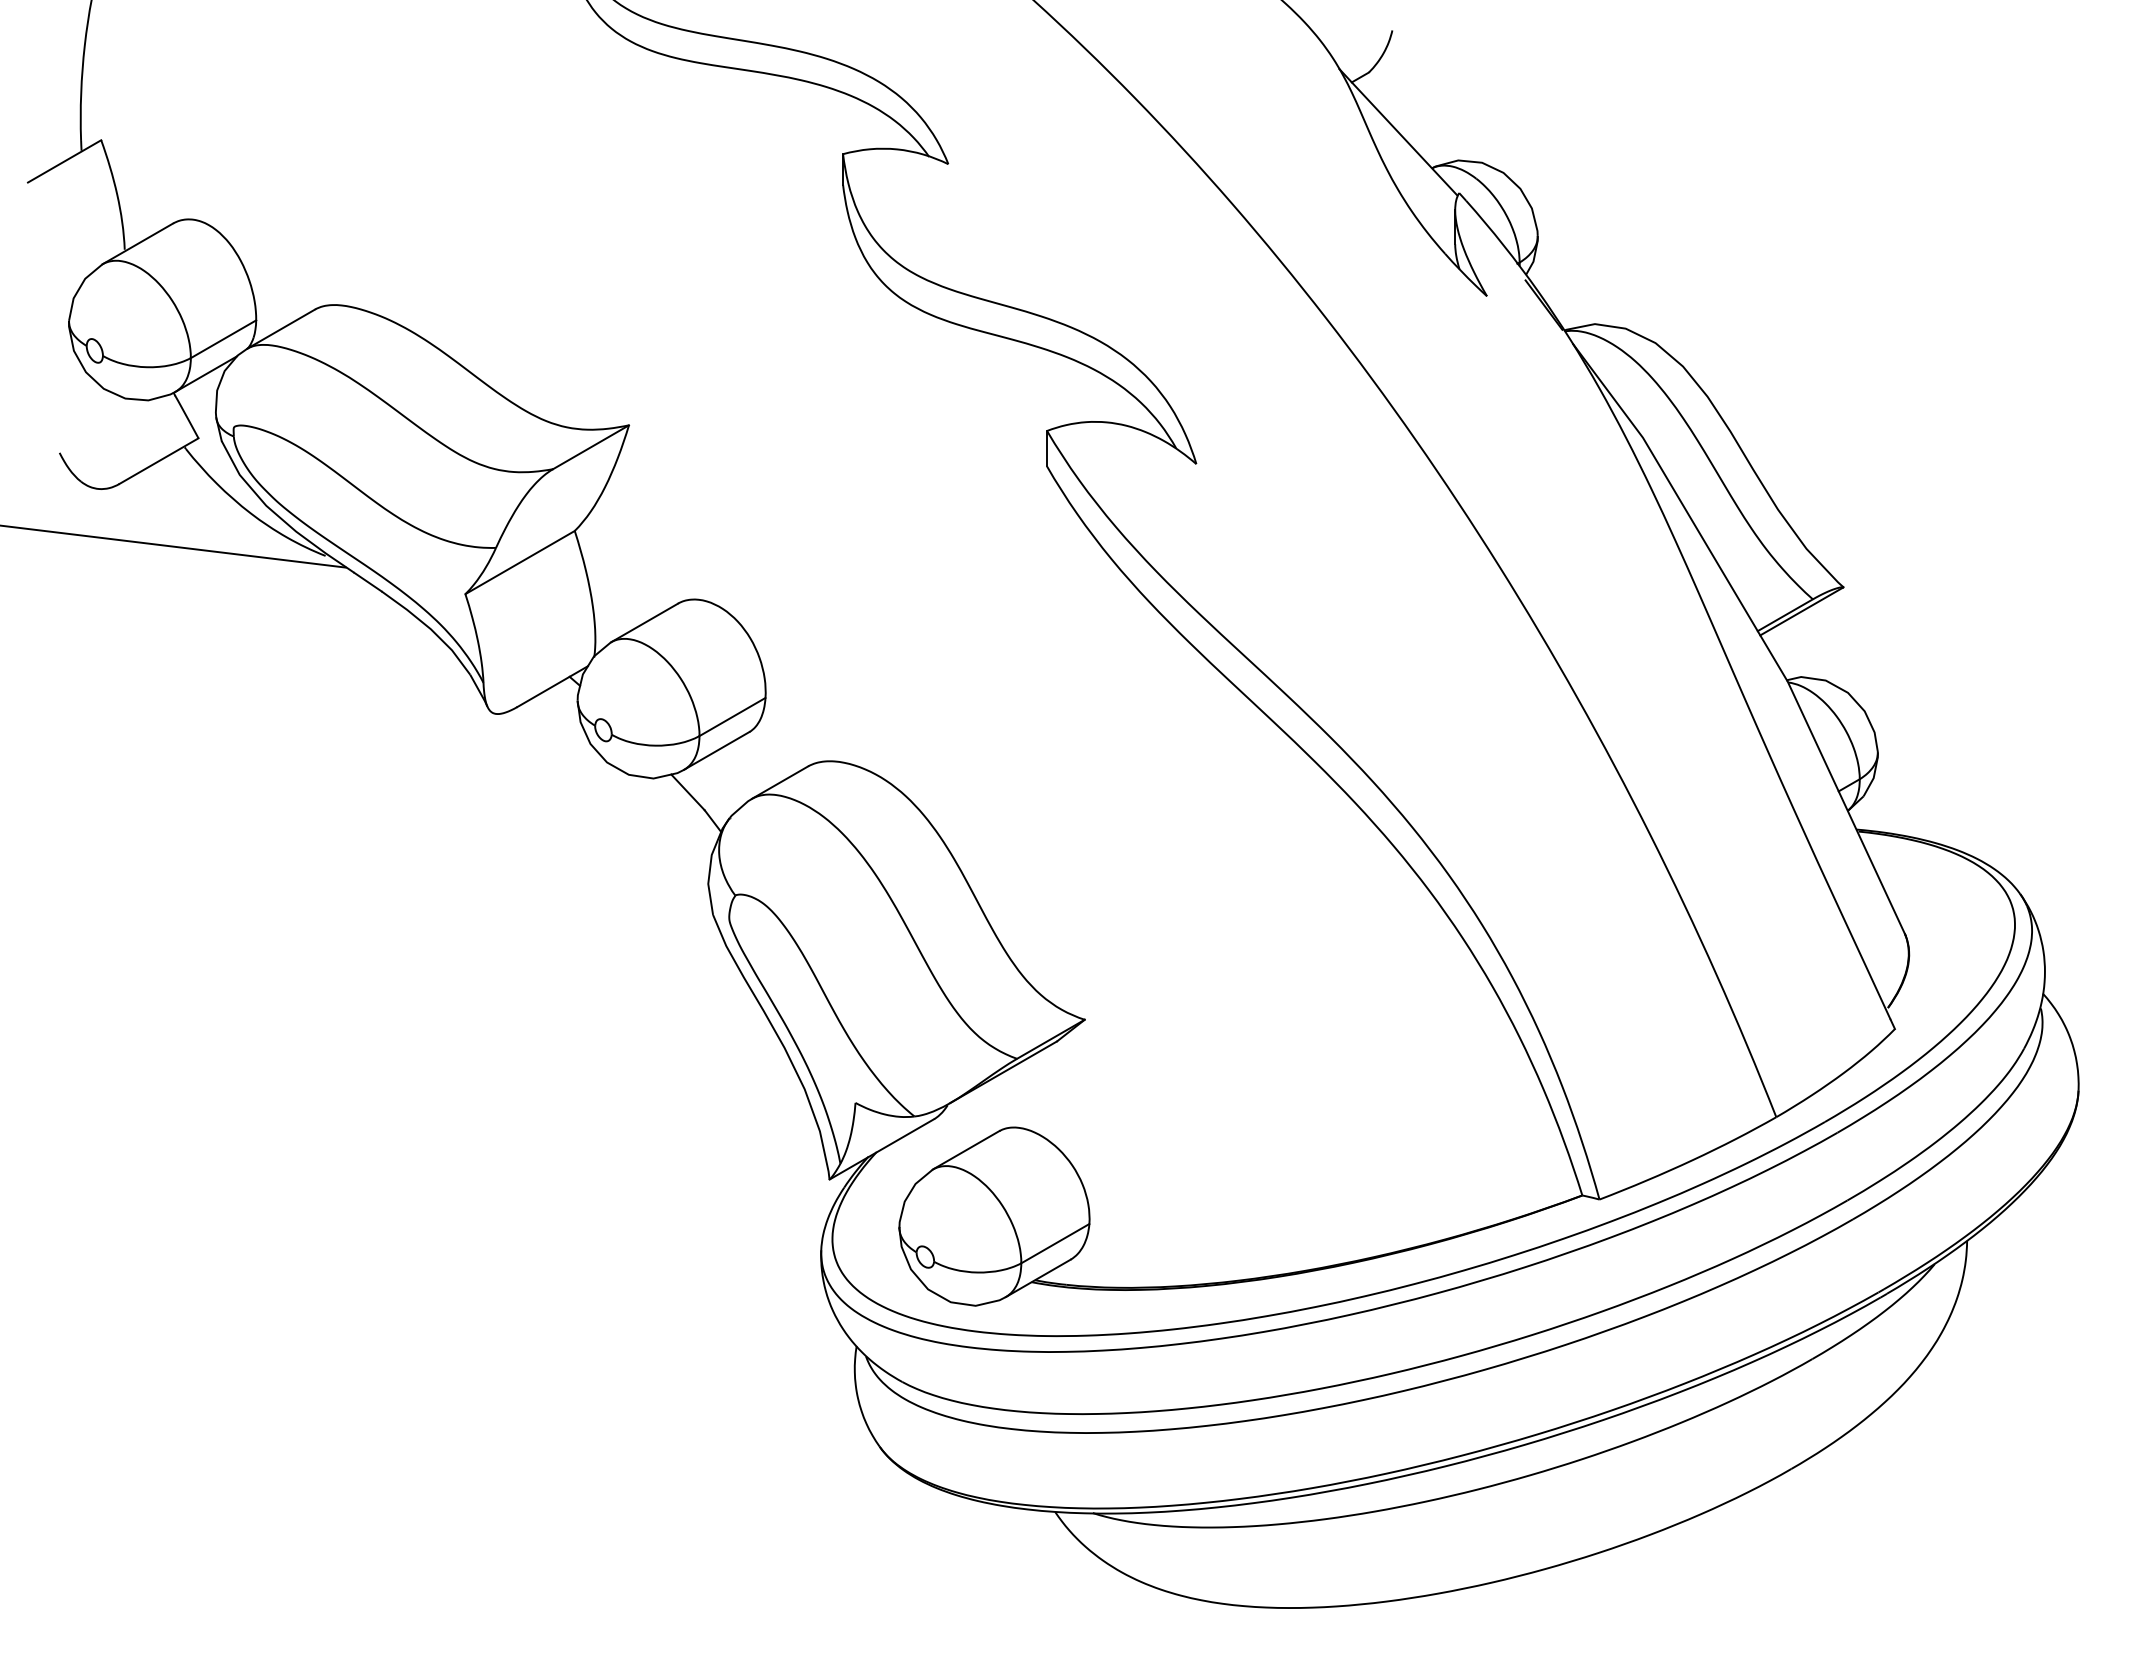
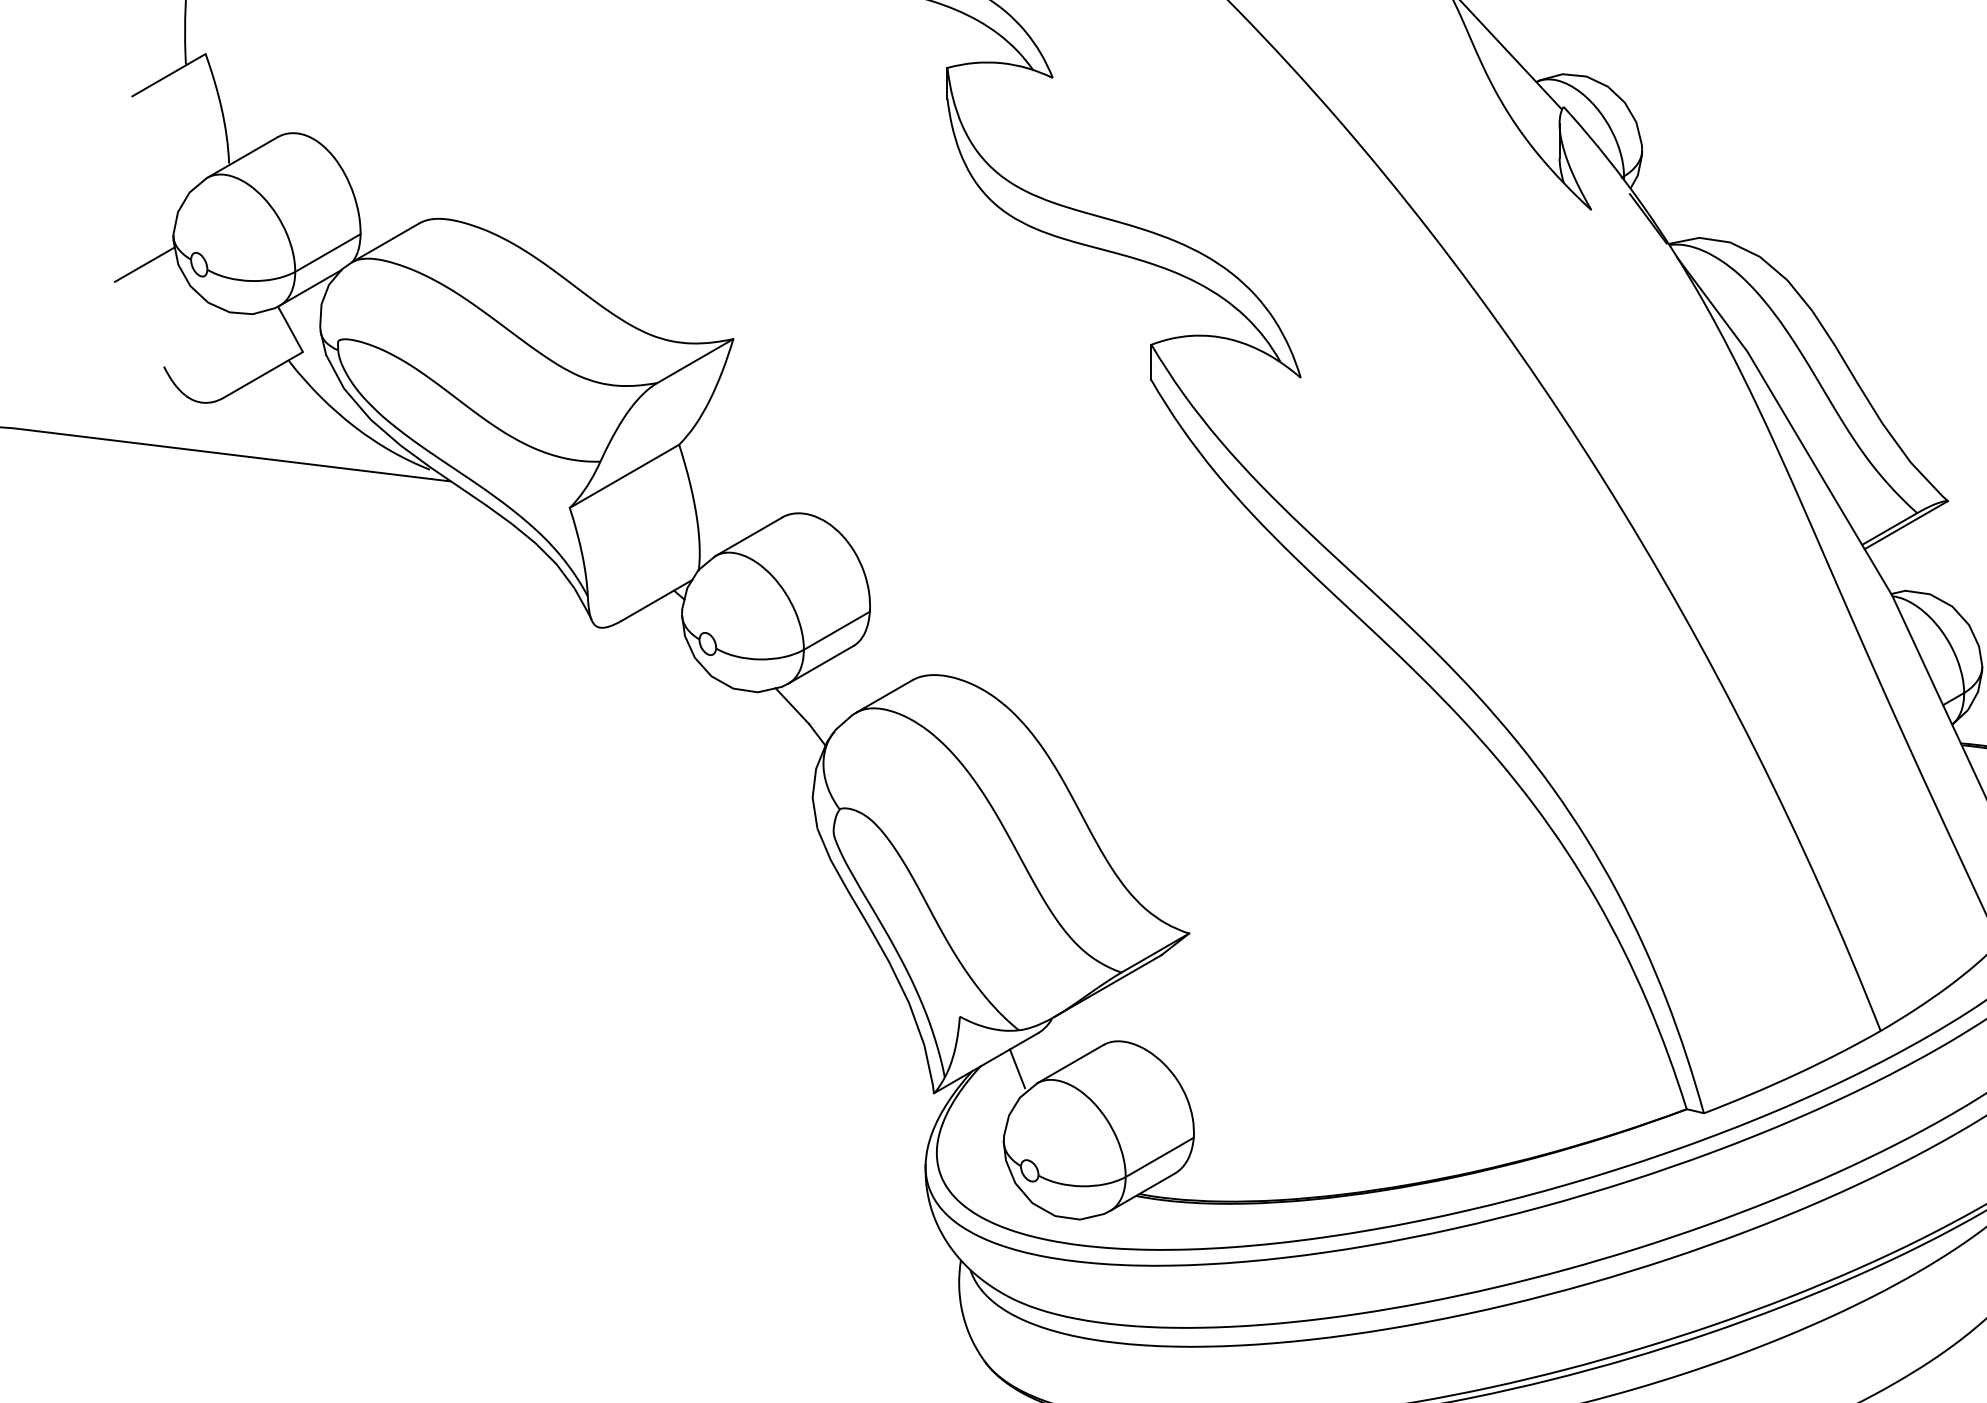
line: (40, 350) -> (144, 264), added
line: (912, 1154) -> (1016, 1068), added

